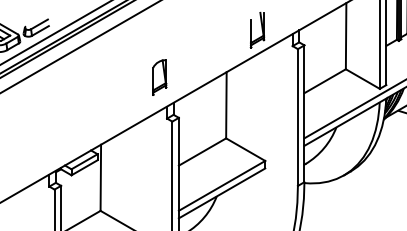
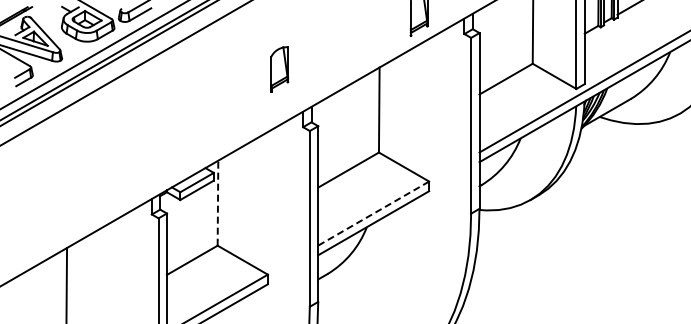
part: (159, 77) -> (279, 69), moved
line: (100, 177) -> (217, 202), solid -> dashed
line: (221, 185) -> (373, 213), solid -> dashed

